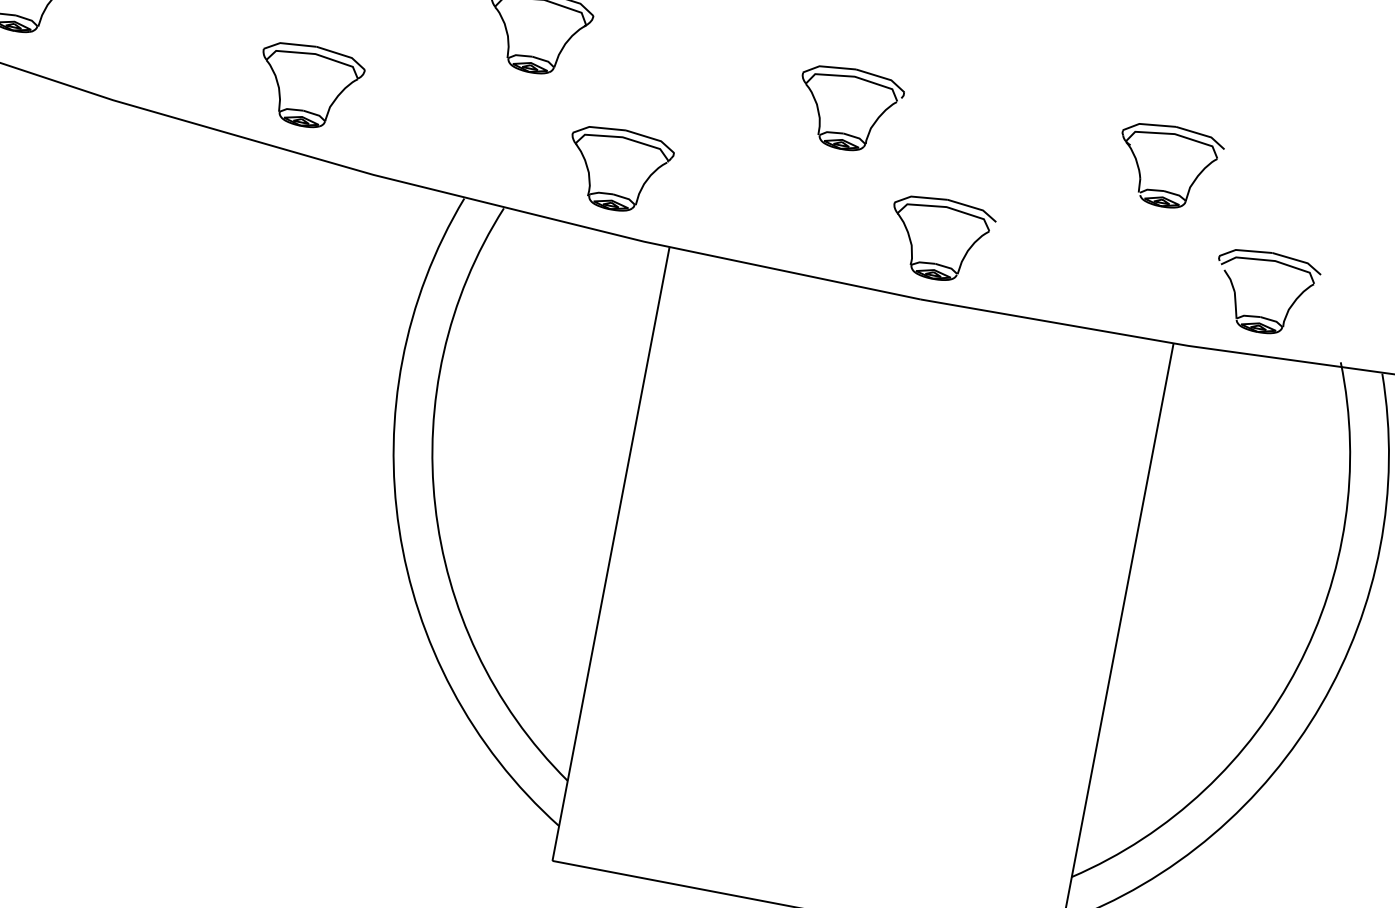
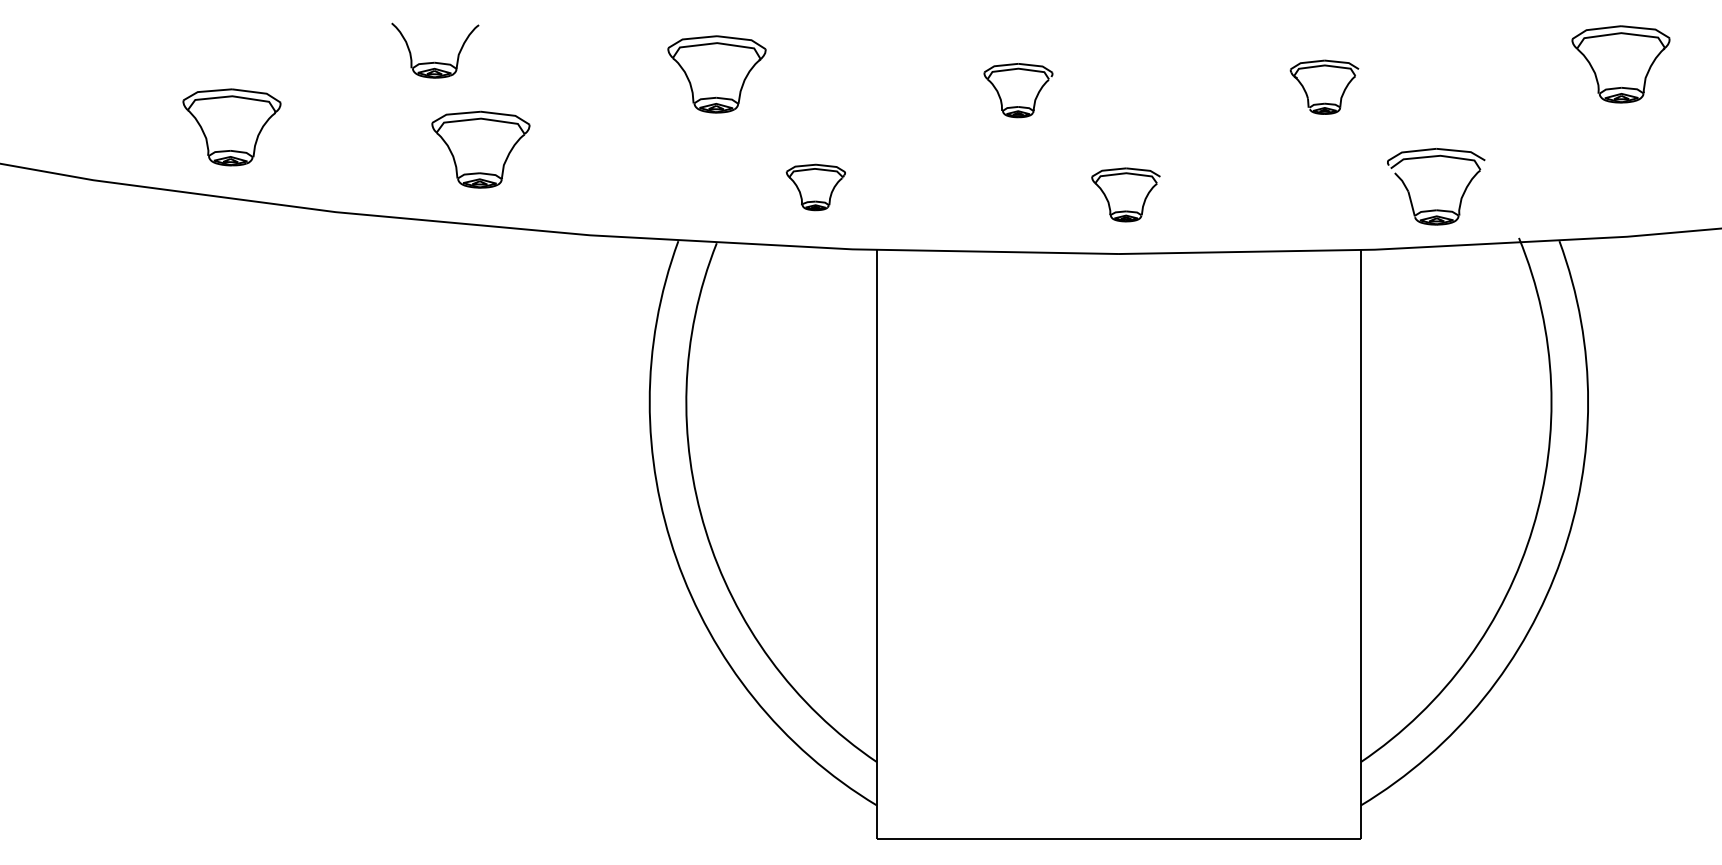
part: (308, 86) -> (480, 149), moved
part: (848, 109) -> (1018, 90), size x0.7
part: (1168, 166) -> (1324, 87), size x0.7
part: (617, 169) -> (815, 187), size x0.6
part: (939, 238) -> (1125, 194), size x0.7

